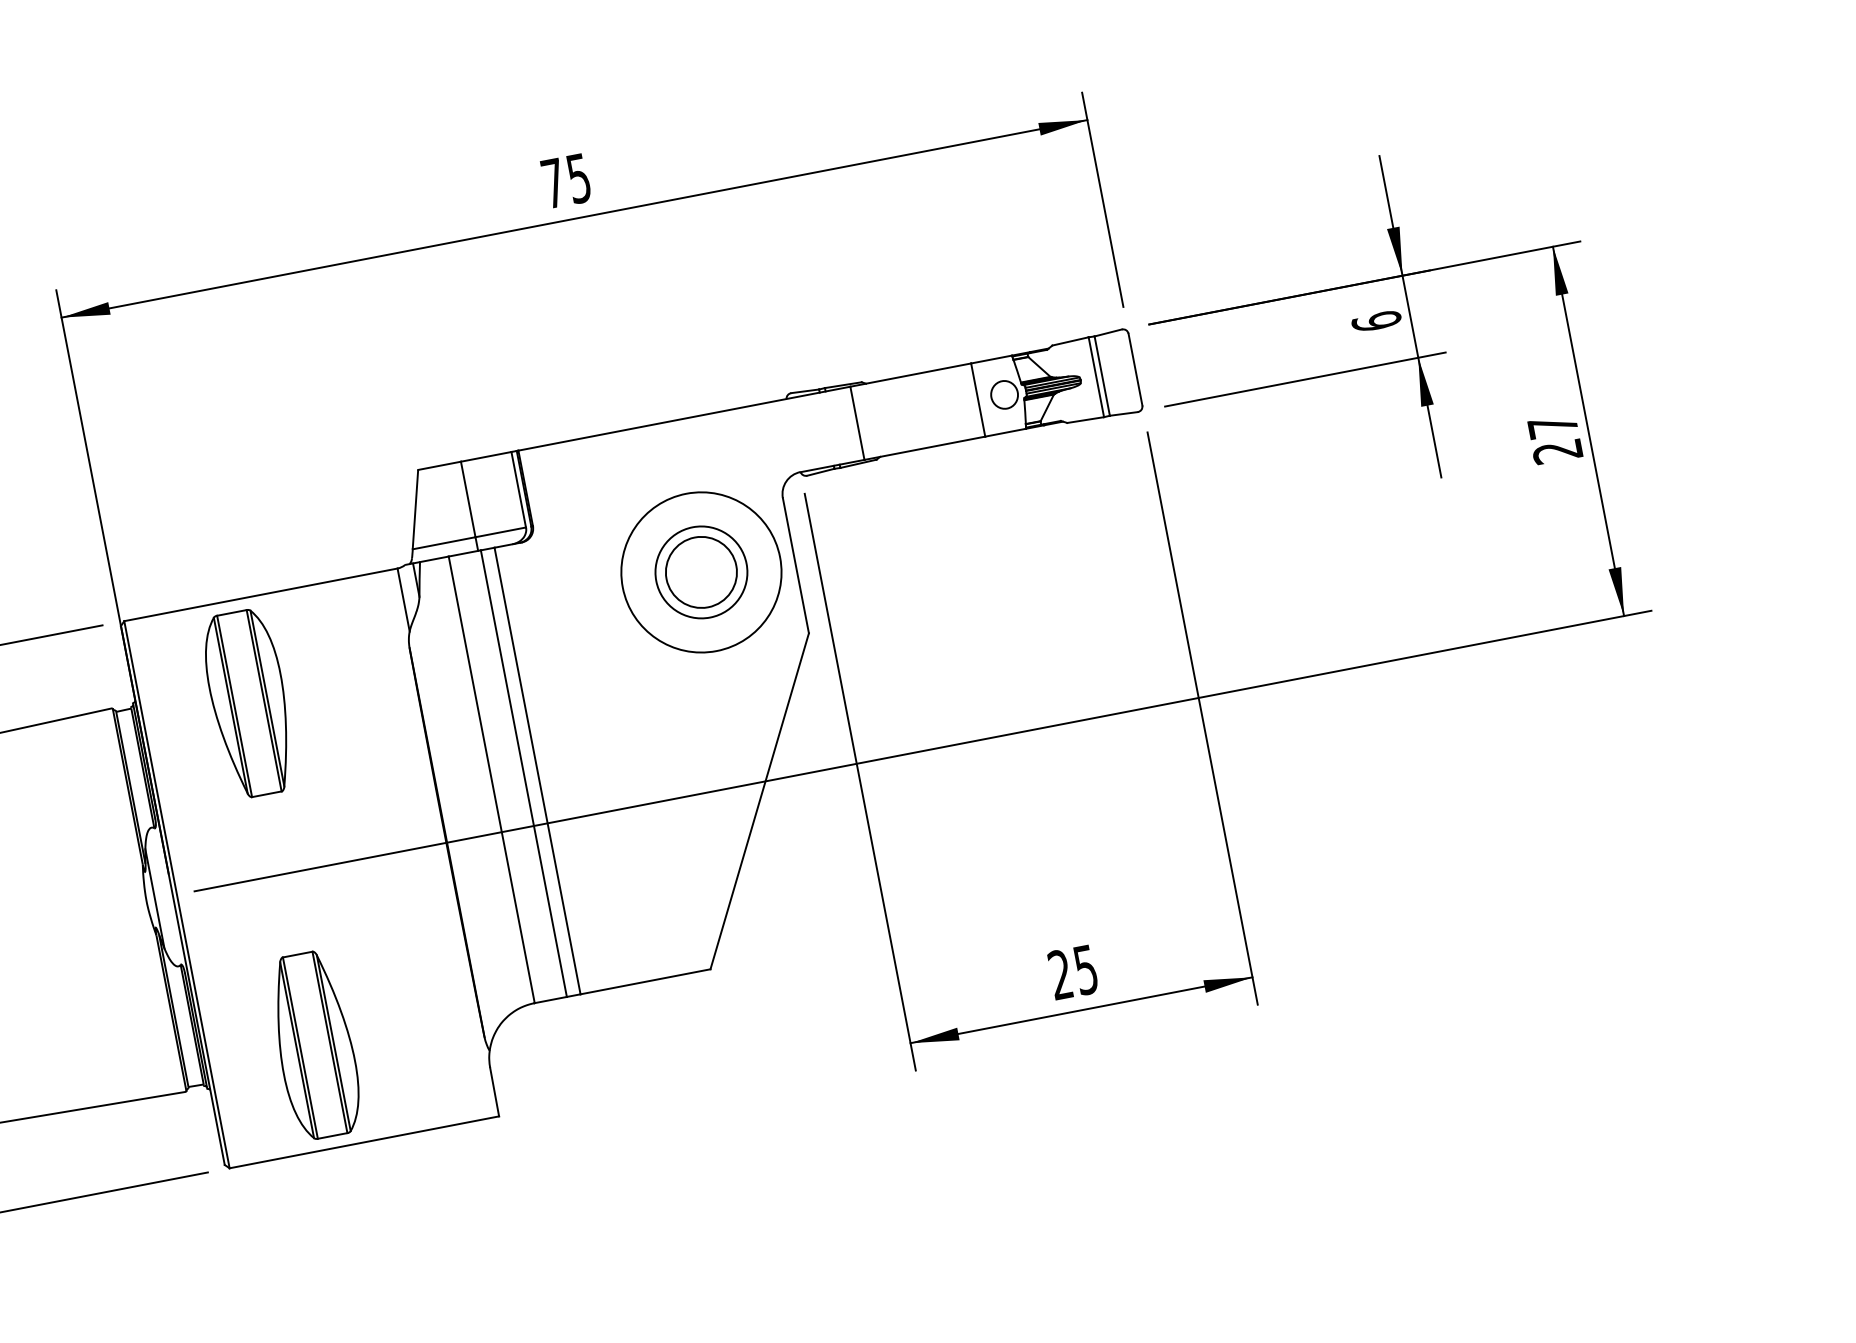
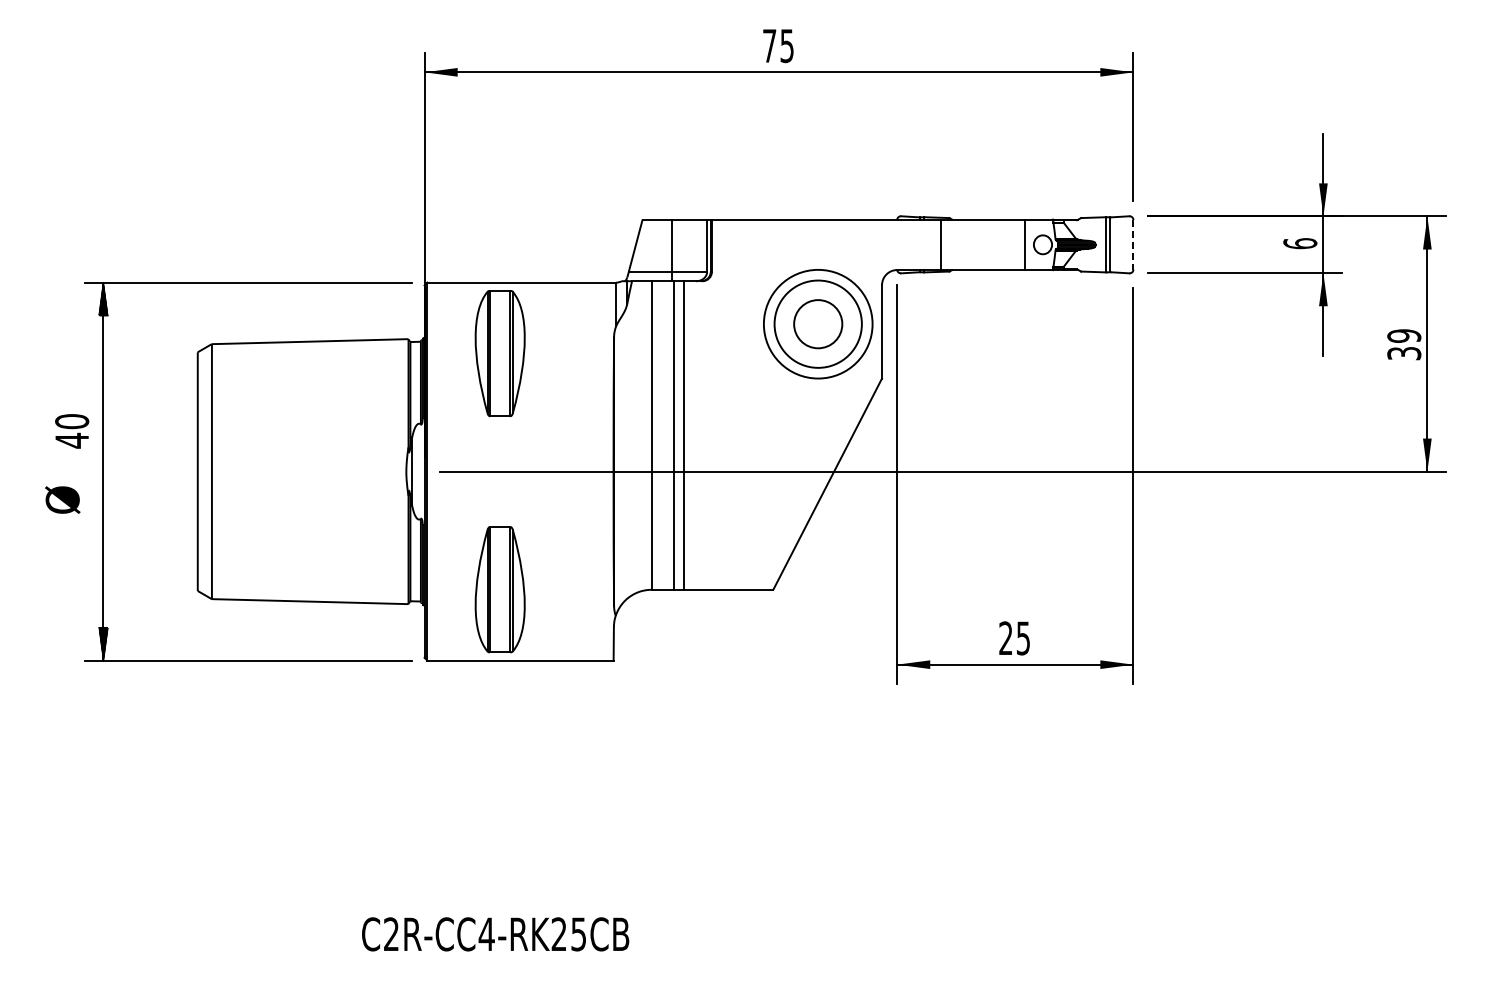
line: (1135, 369) -> (1133, 244), solid -> dashed
text: (1555, 438) -> (1404, 344), 27 -> 39
circle: (701, 572) -> (818, 324), size x1.4

